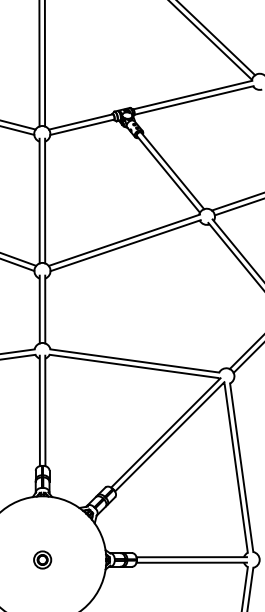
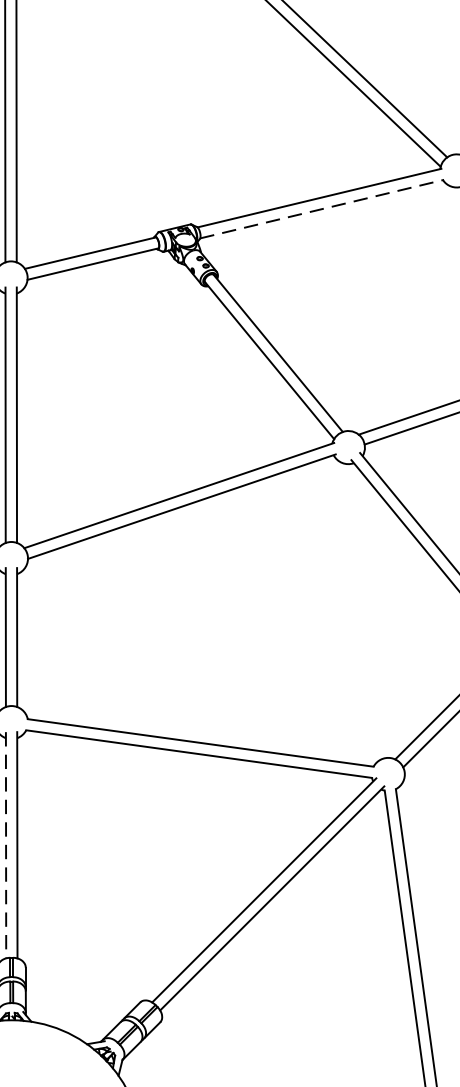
line: (194, 100) -> (322, 209), solid -> dashed
line: (39, 411) -> (5, 846), solid -> dashed

